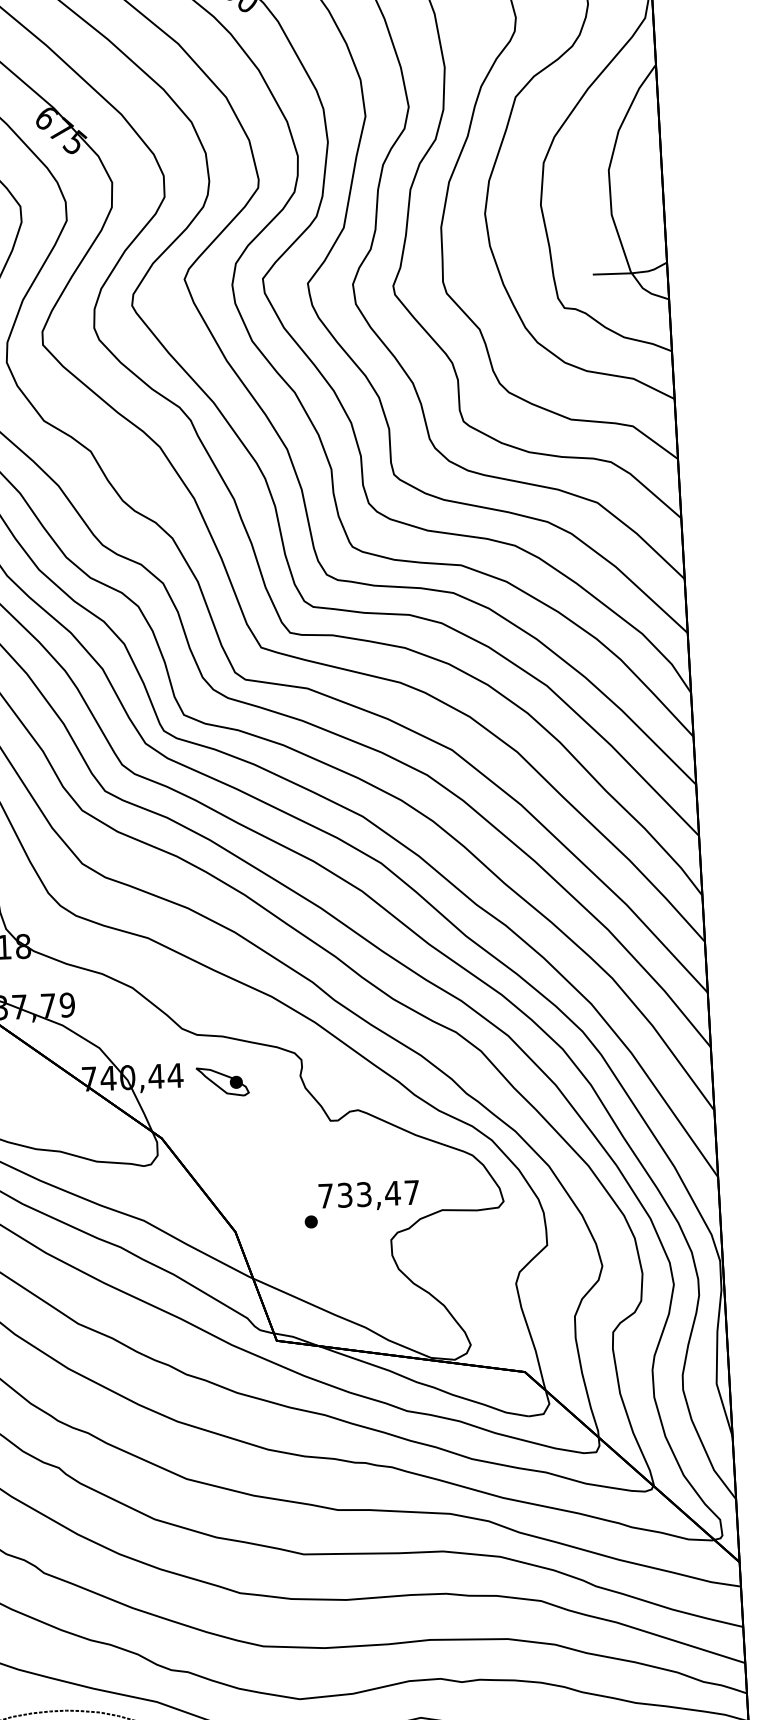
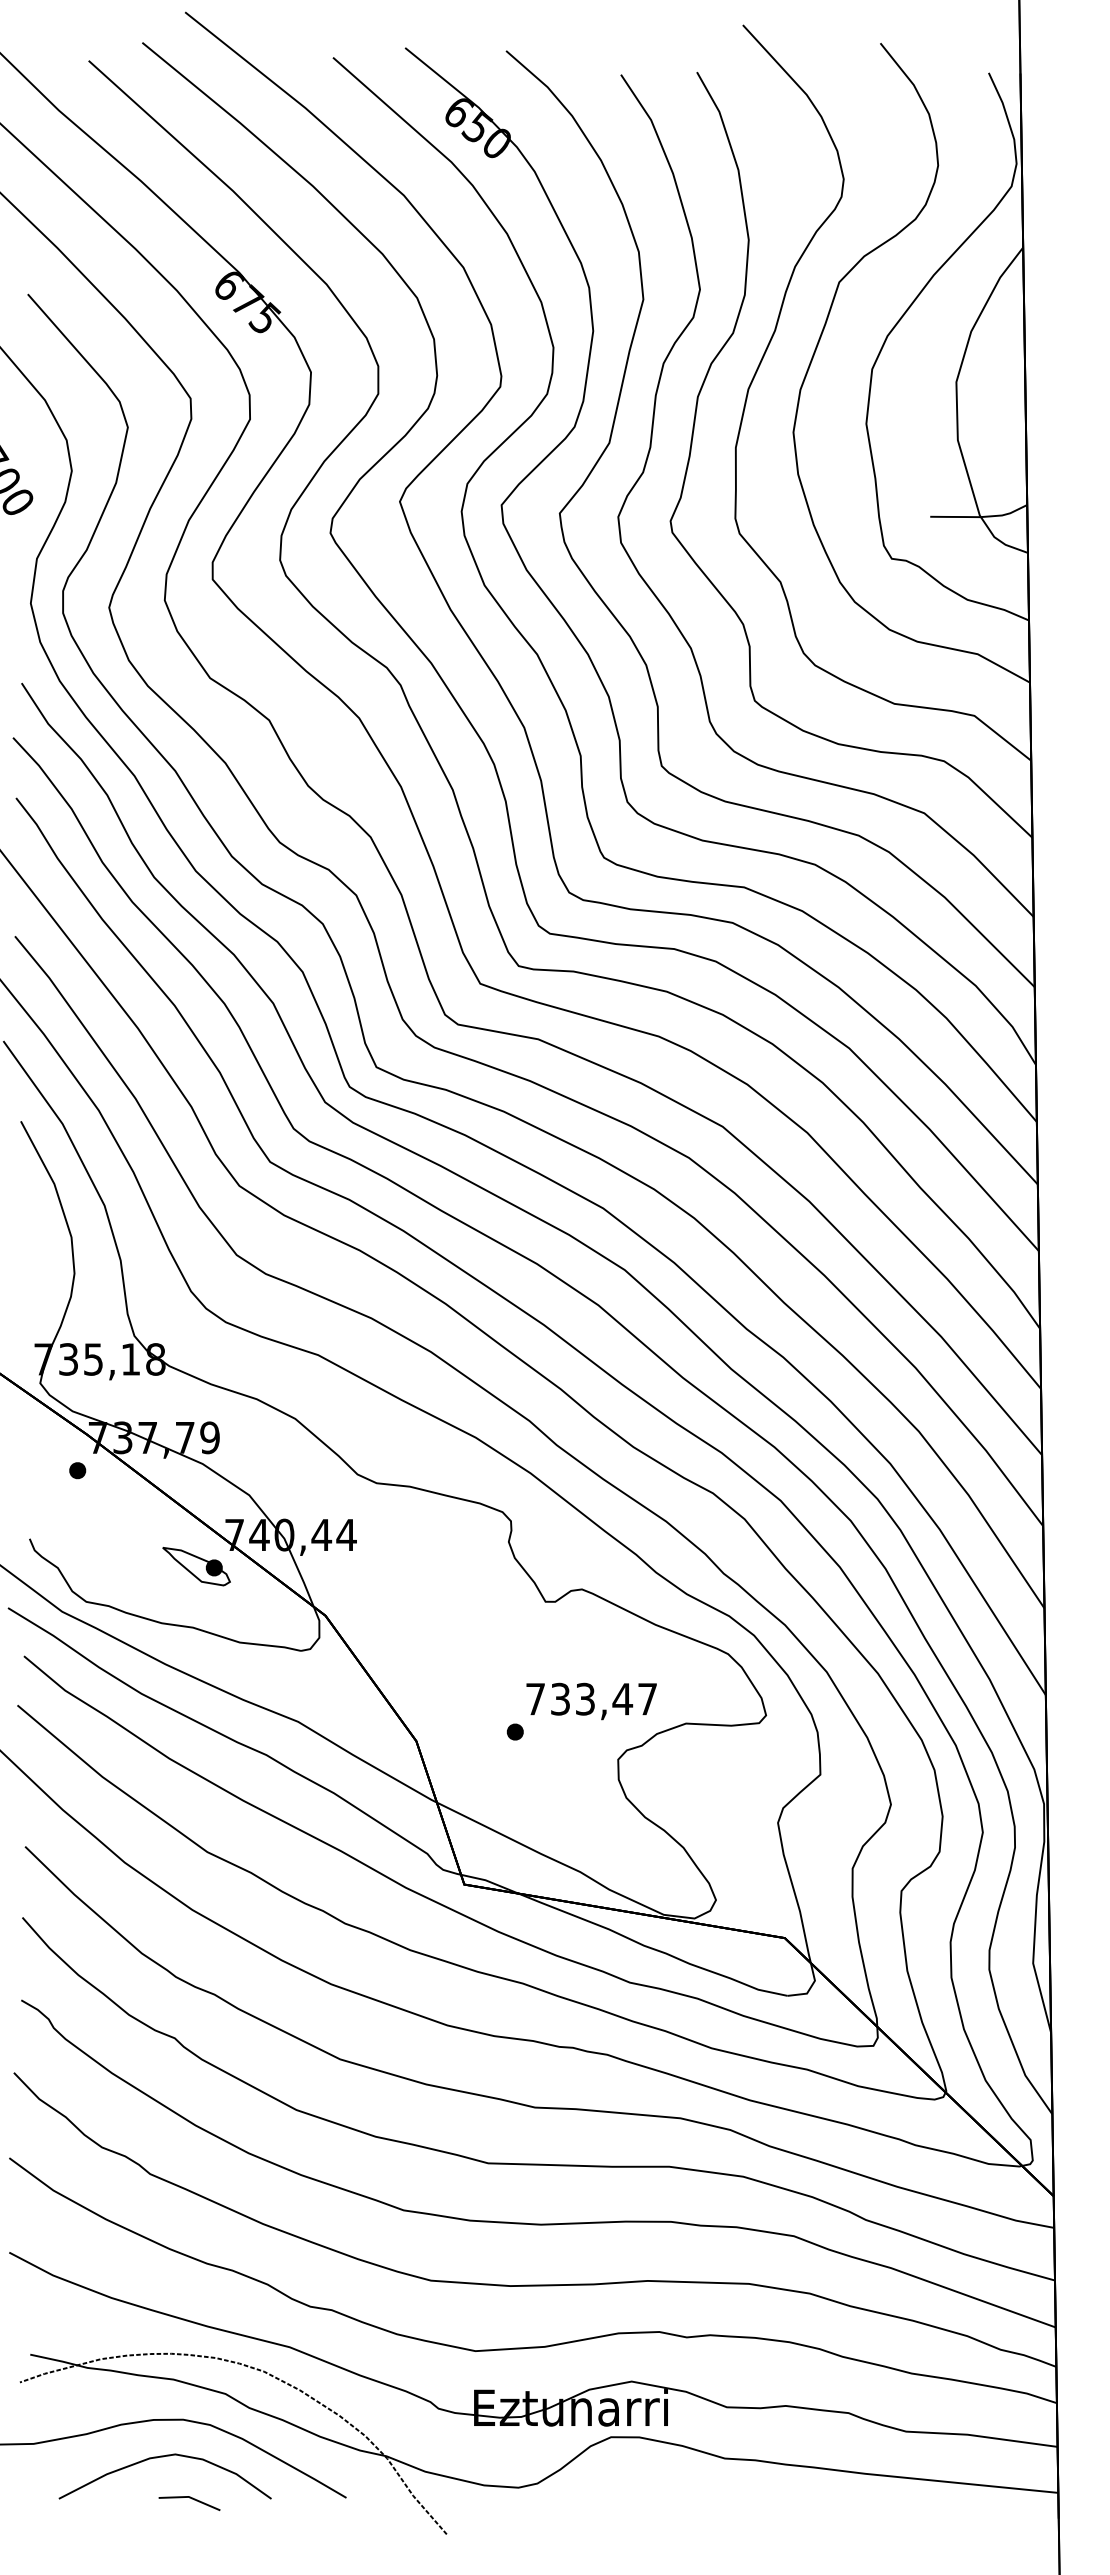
part: (222, 1081) -> (196, 1566), moved

